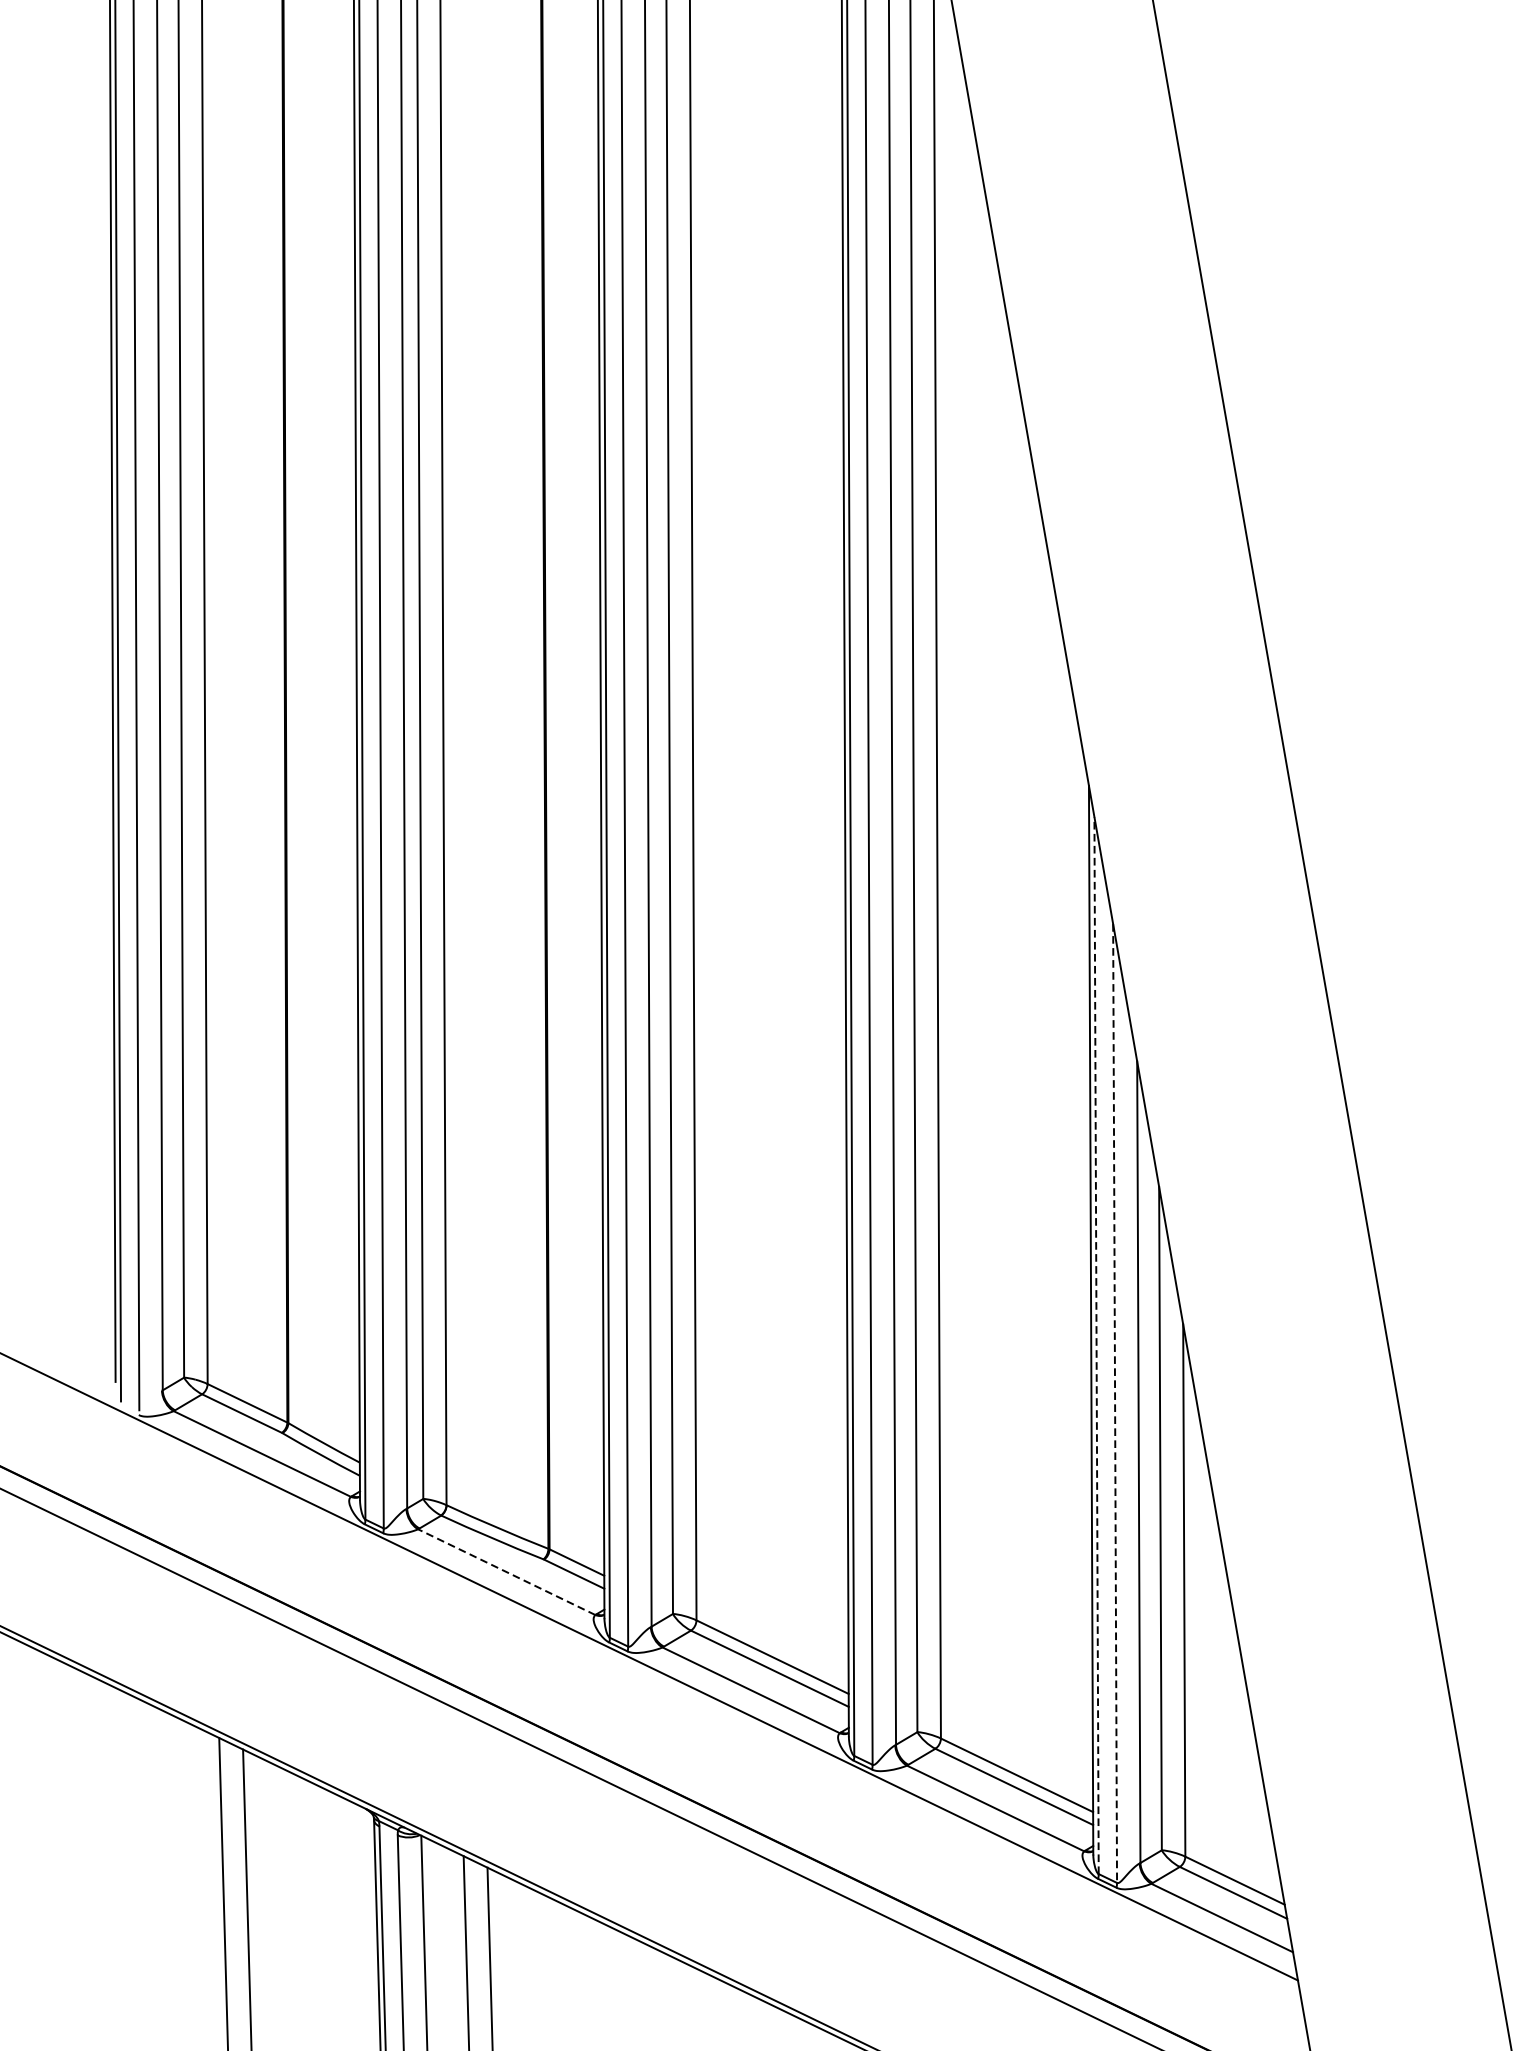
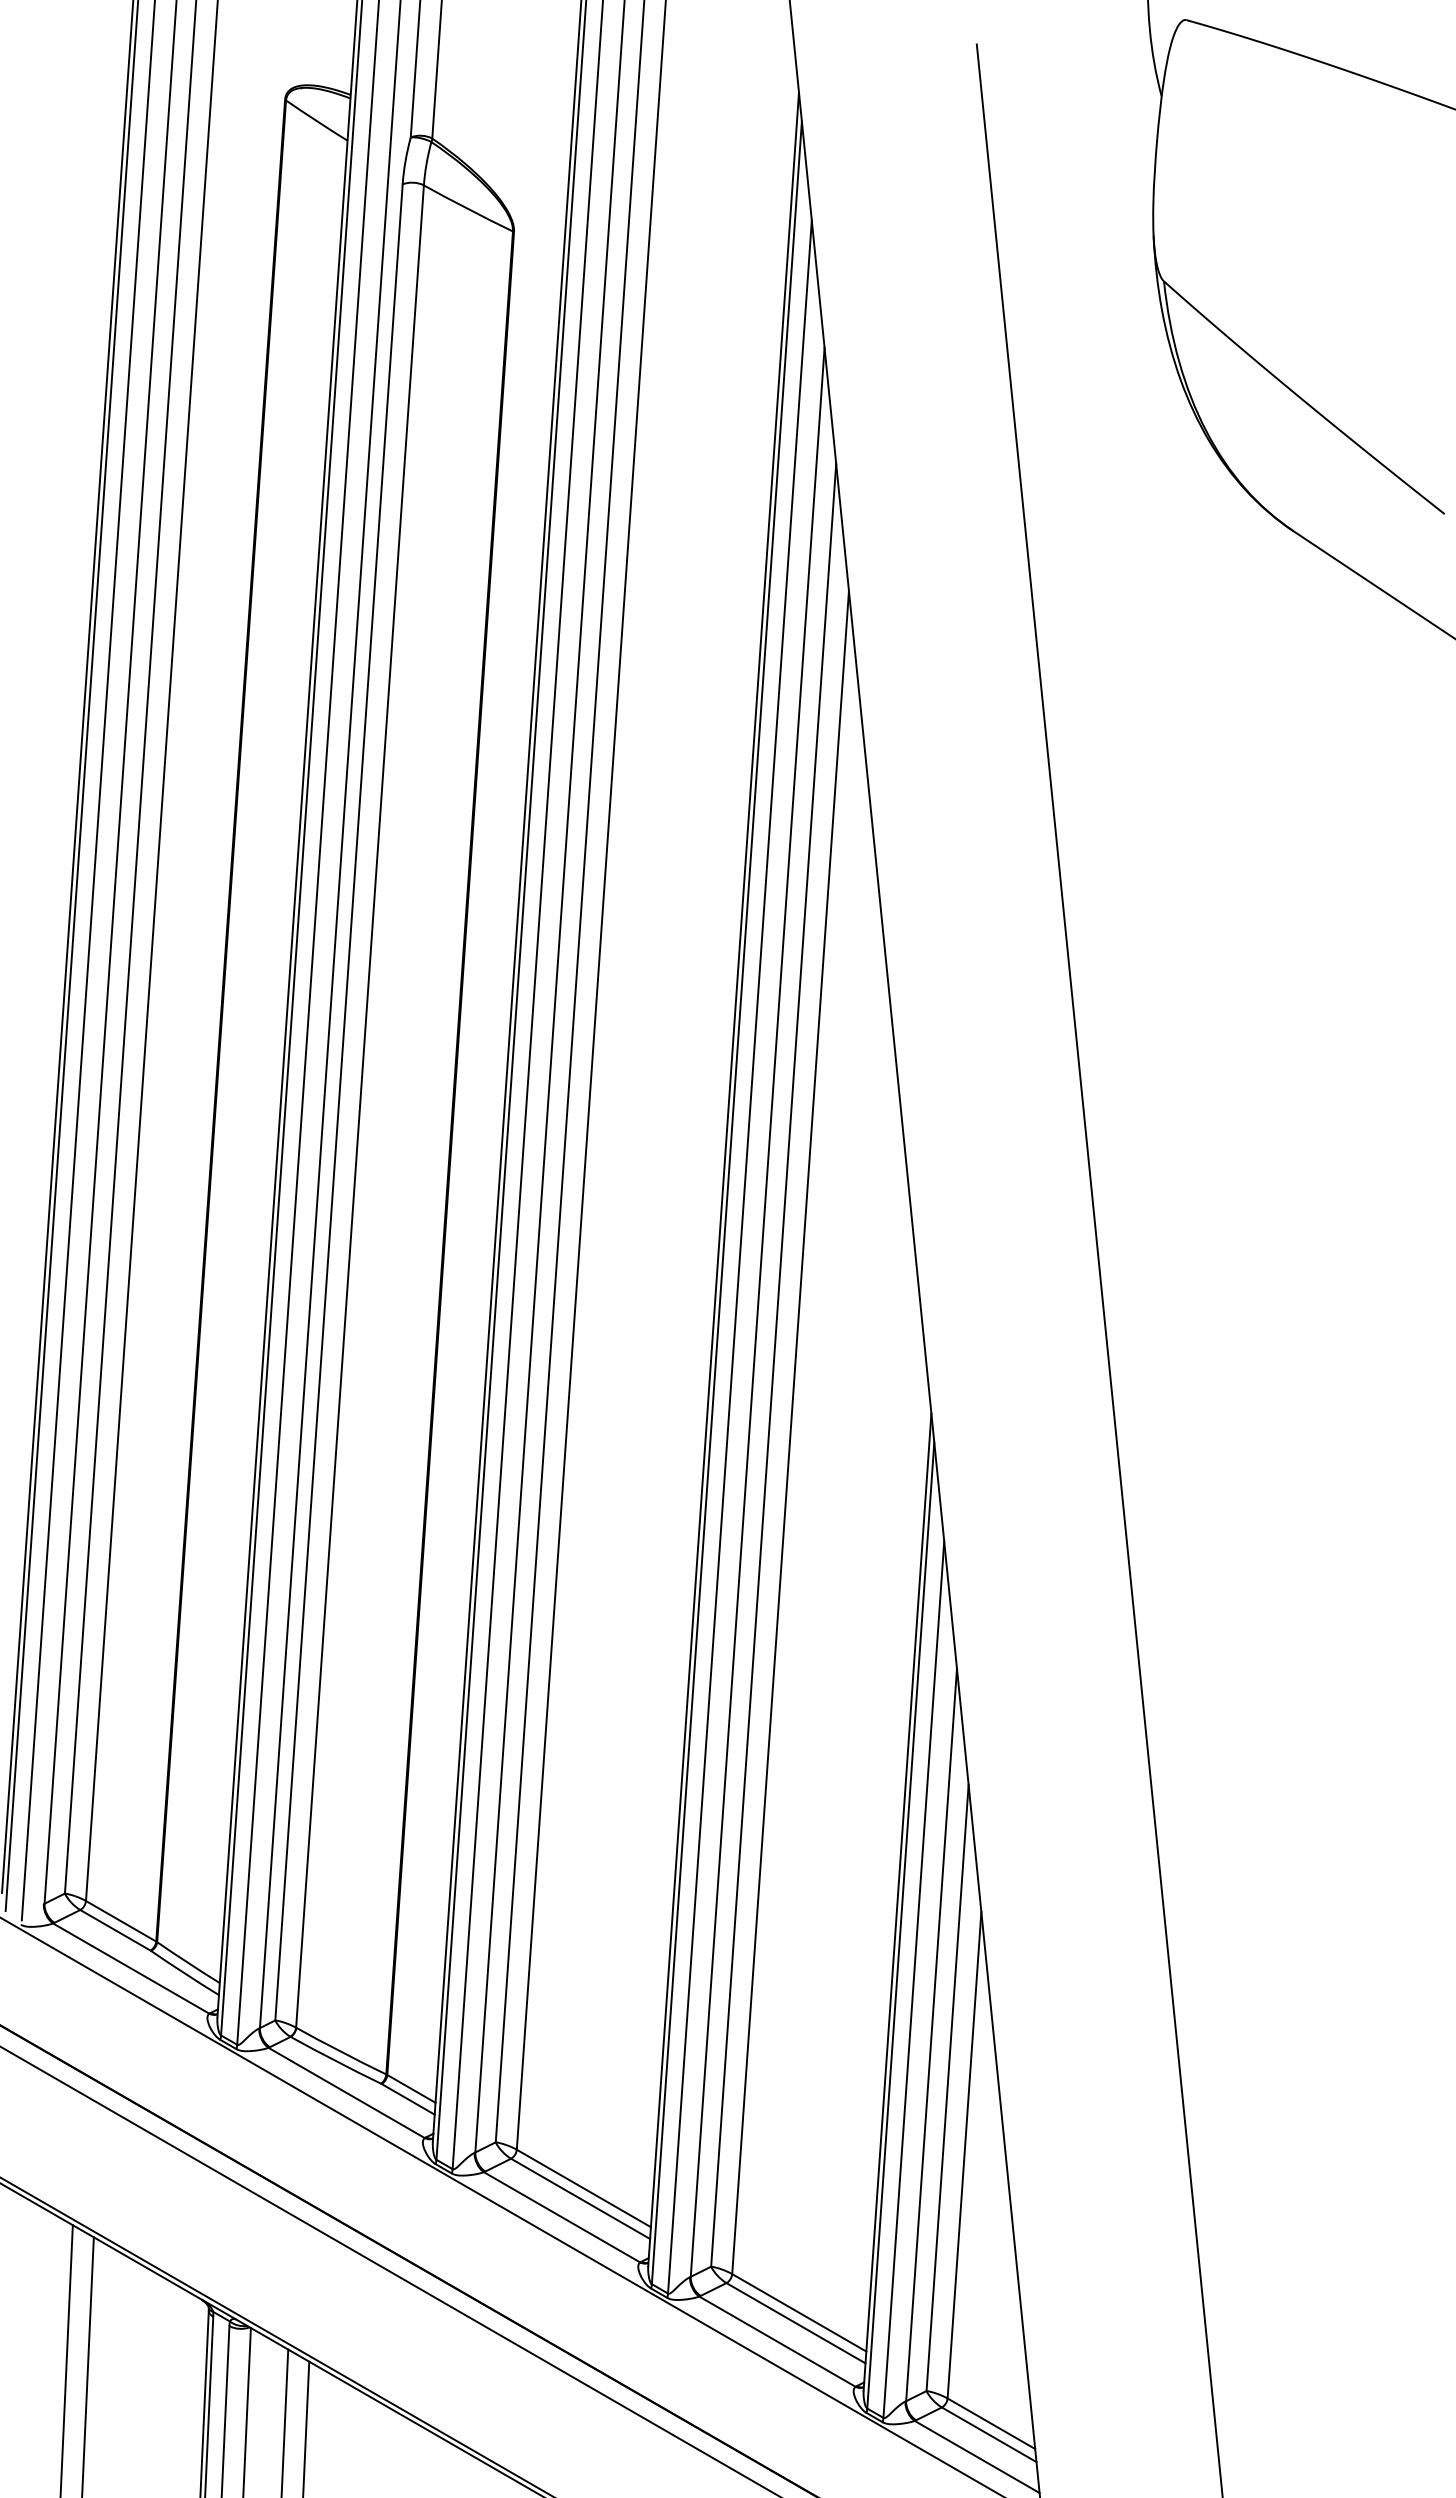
line: (1096, 1344) -> (900, 1924), dashed -> solid
line: (1114, 1404) -> (913, 1980), dashed -> solid
line: (506, 1571) -> (346, 2092), dashed -> solid

